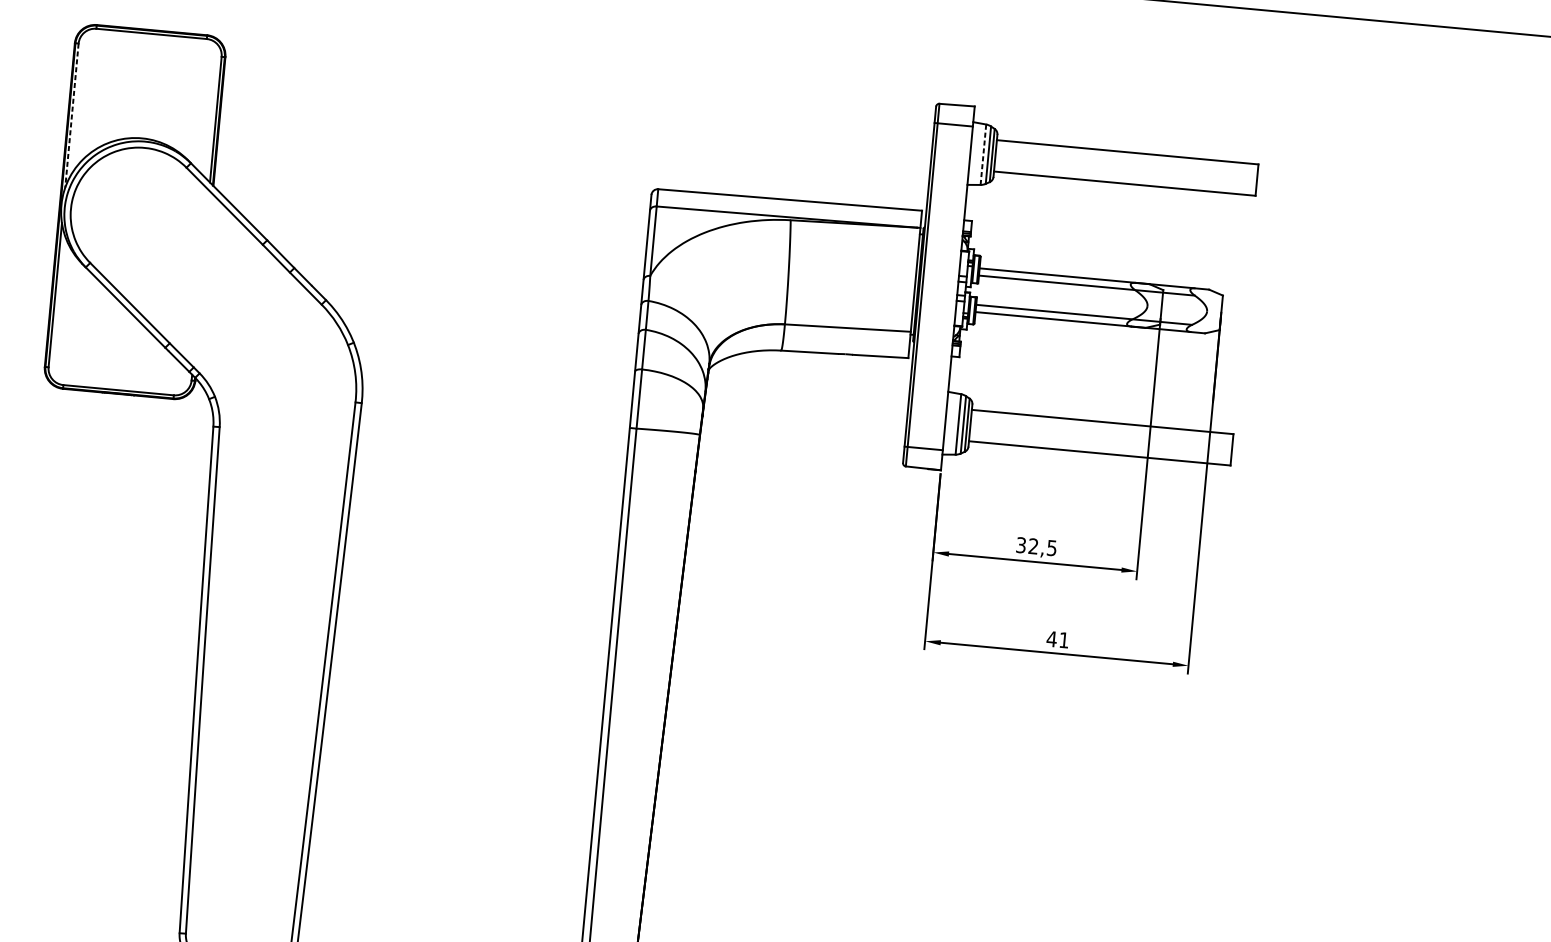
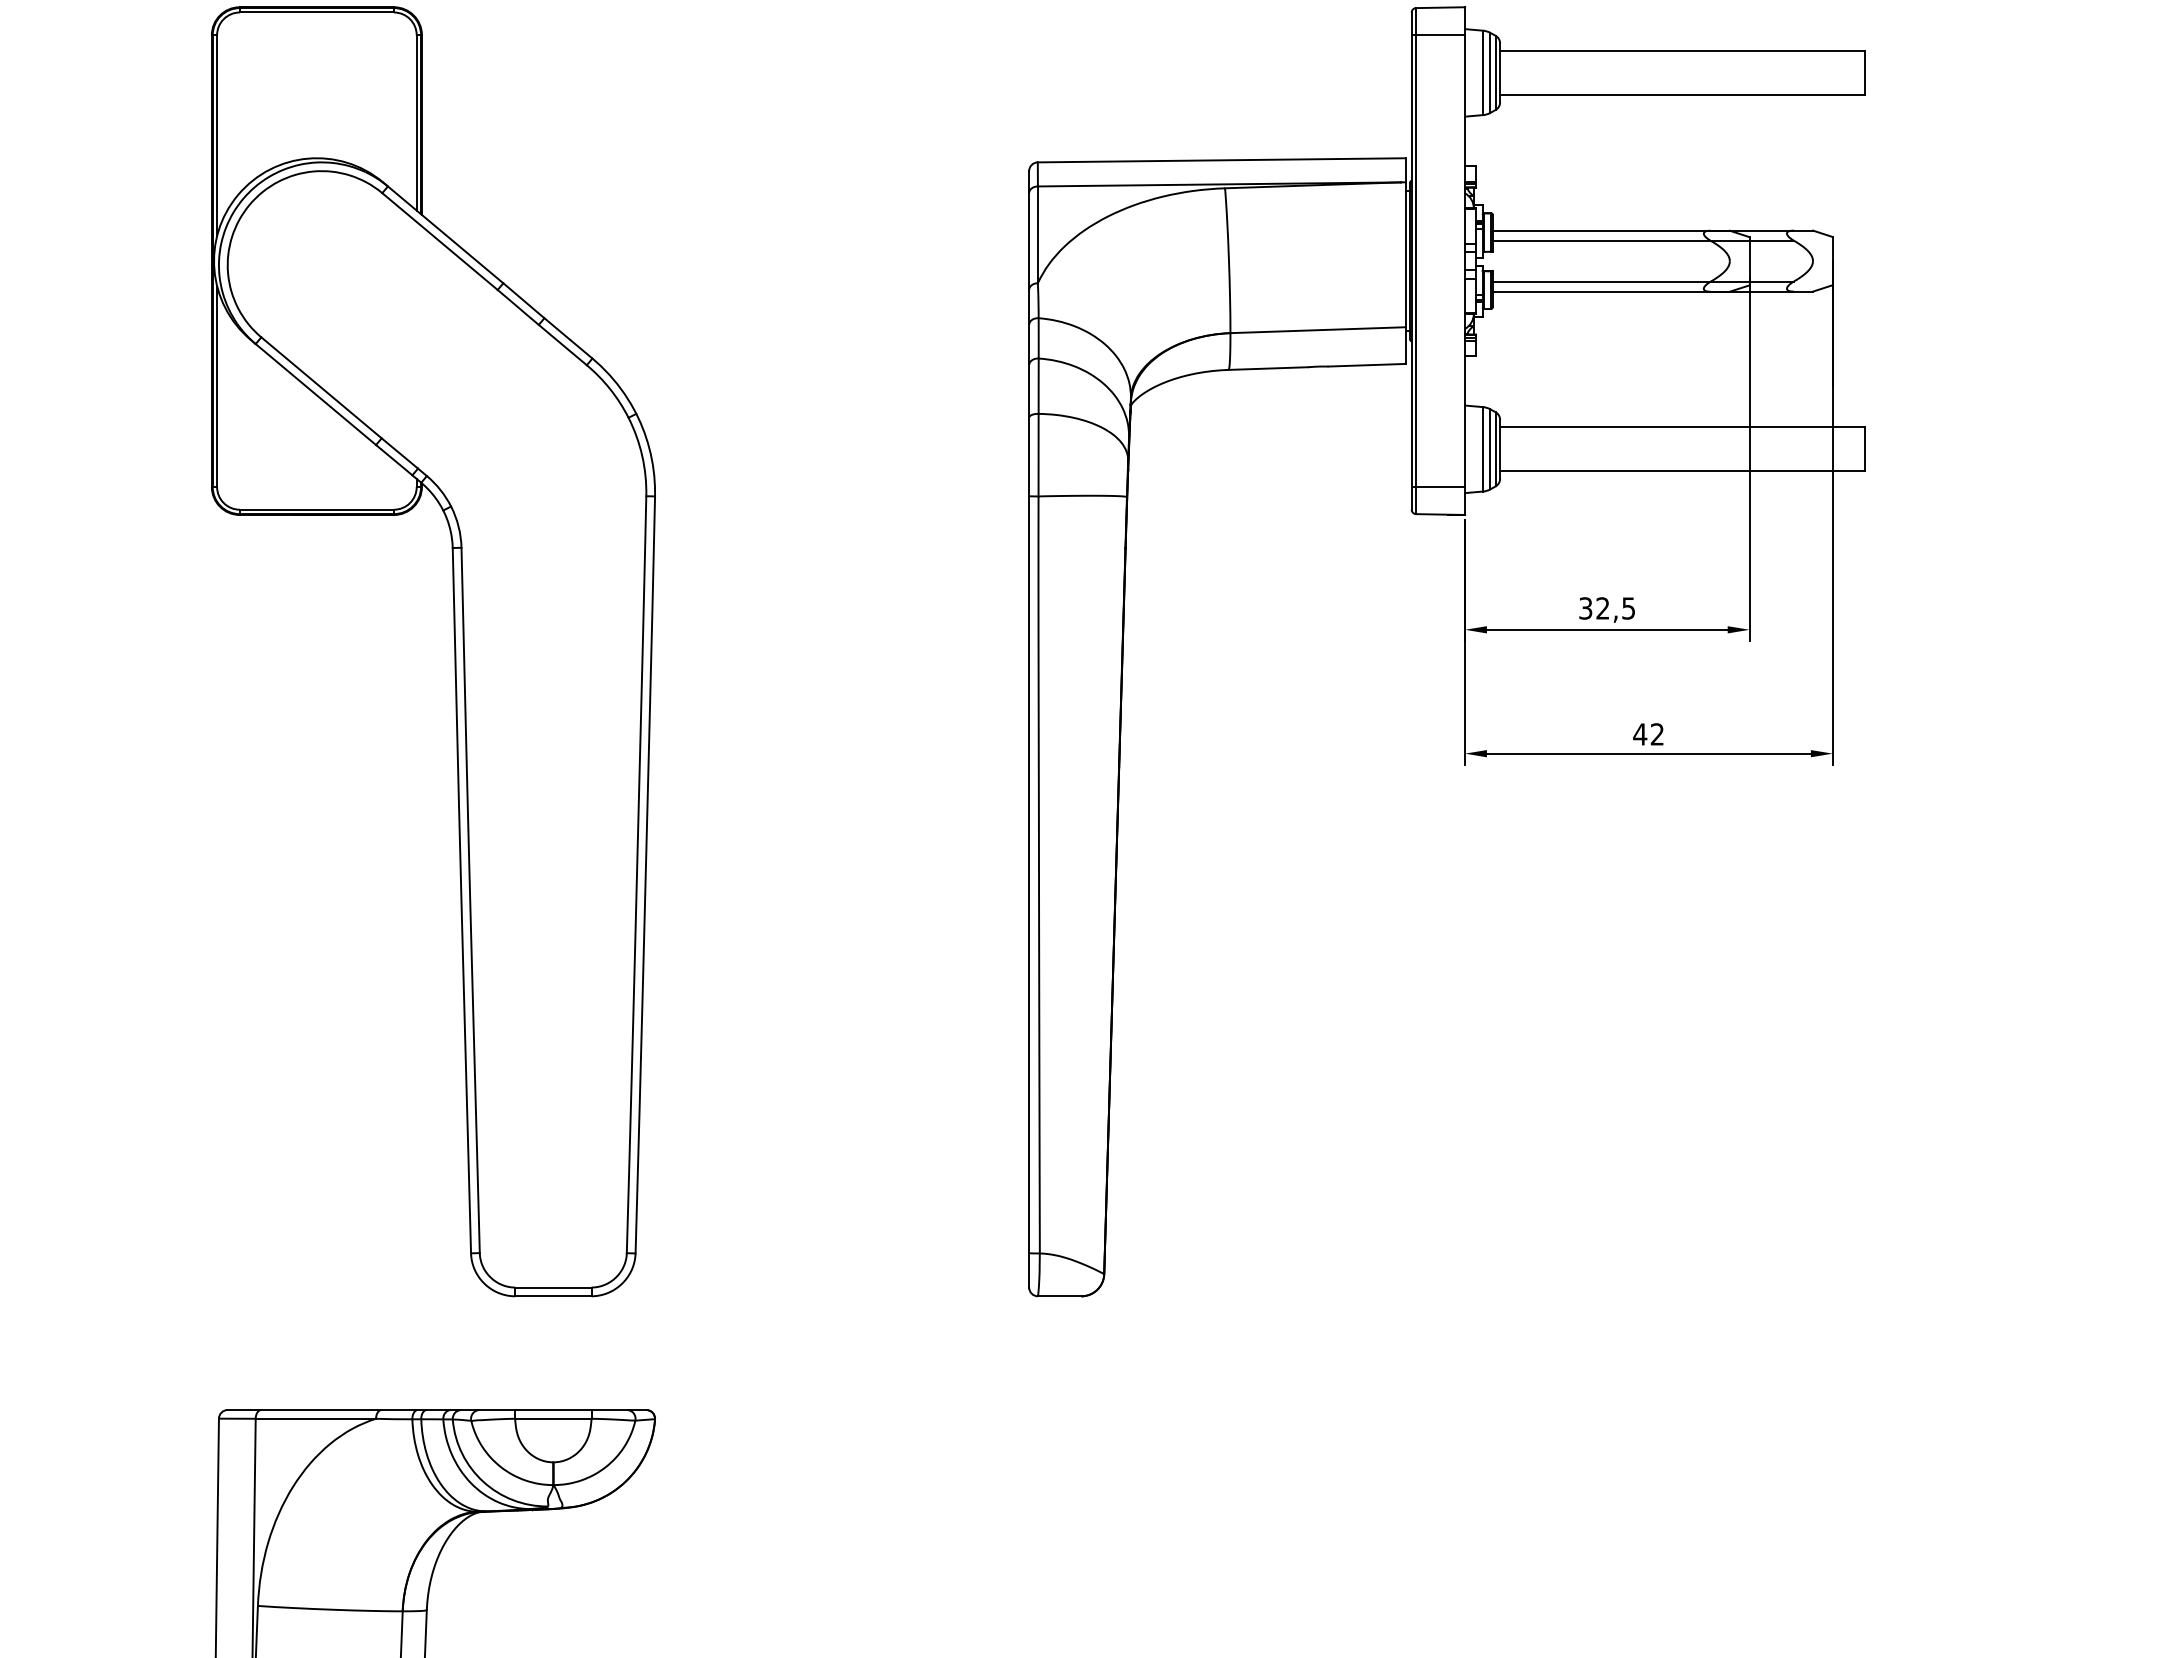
line: (72, 115) -> (217, 135), dashed -> solid
line: (983, 154) -> (1483, 72), dashed -> solid
text: (1064, 640) -> (1657, 734), 41 -> 42

